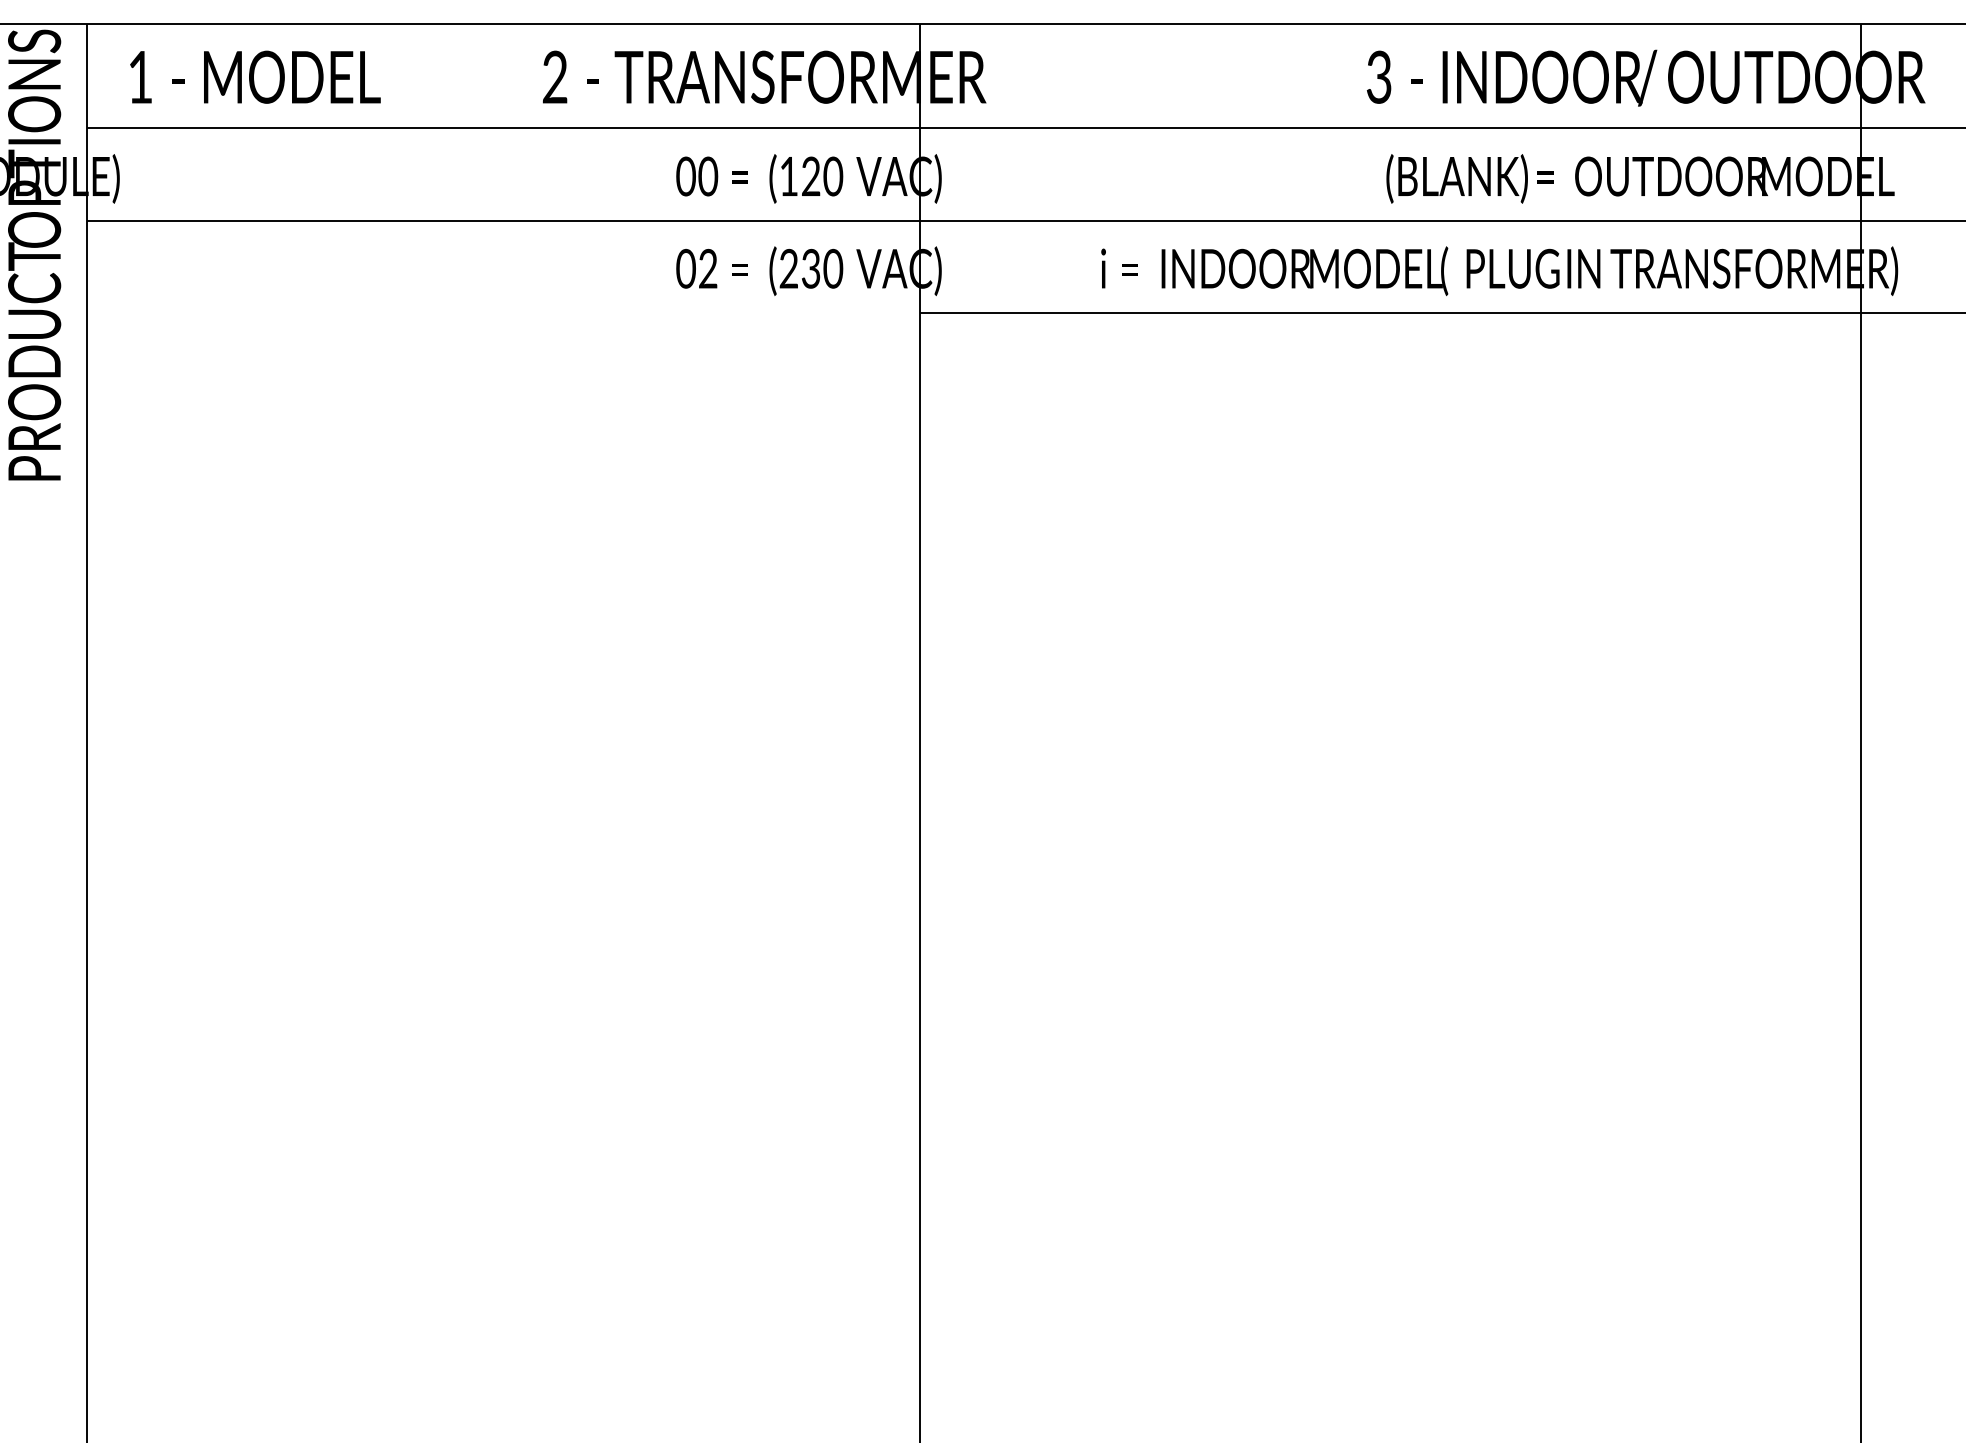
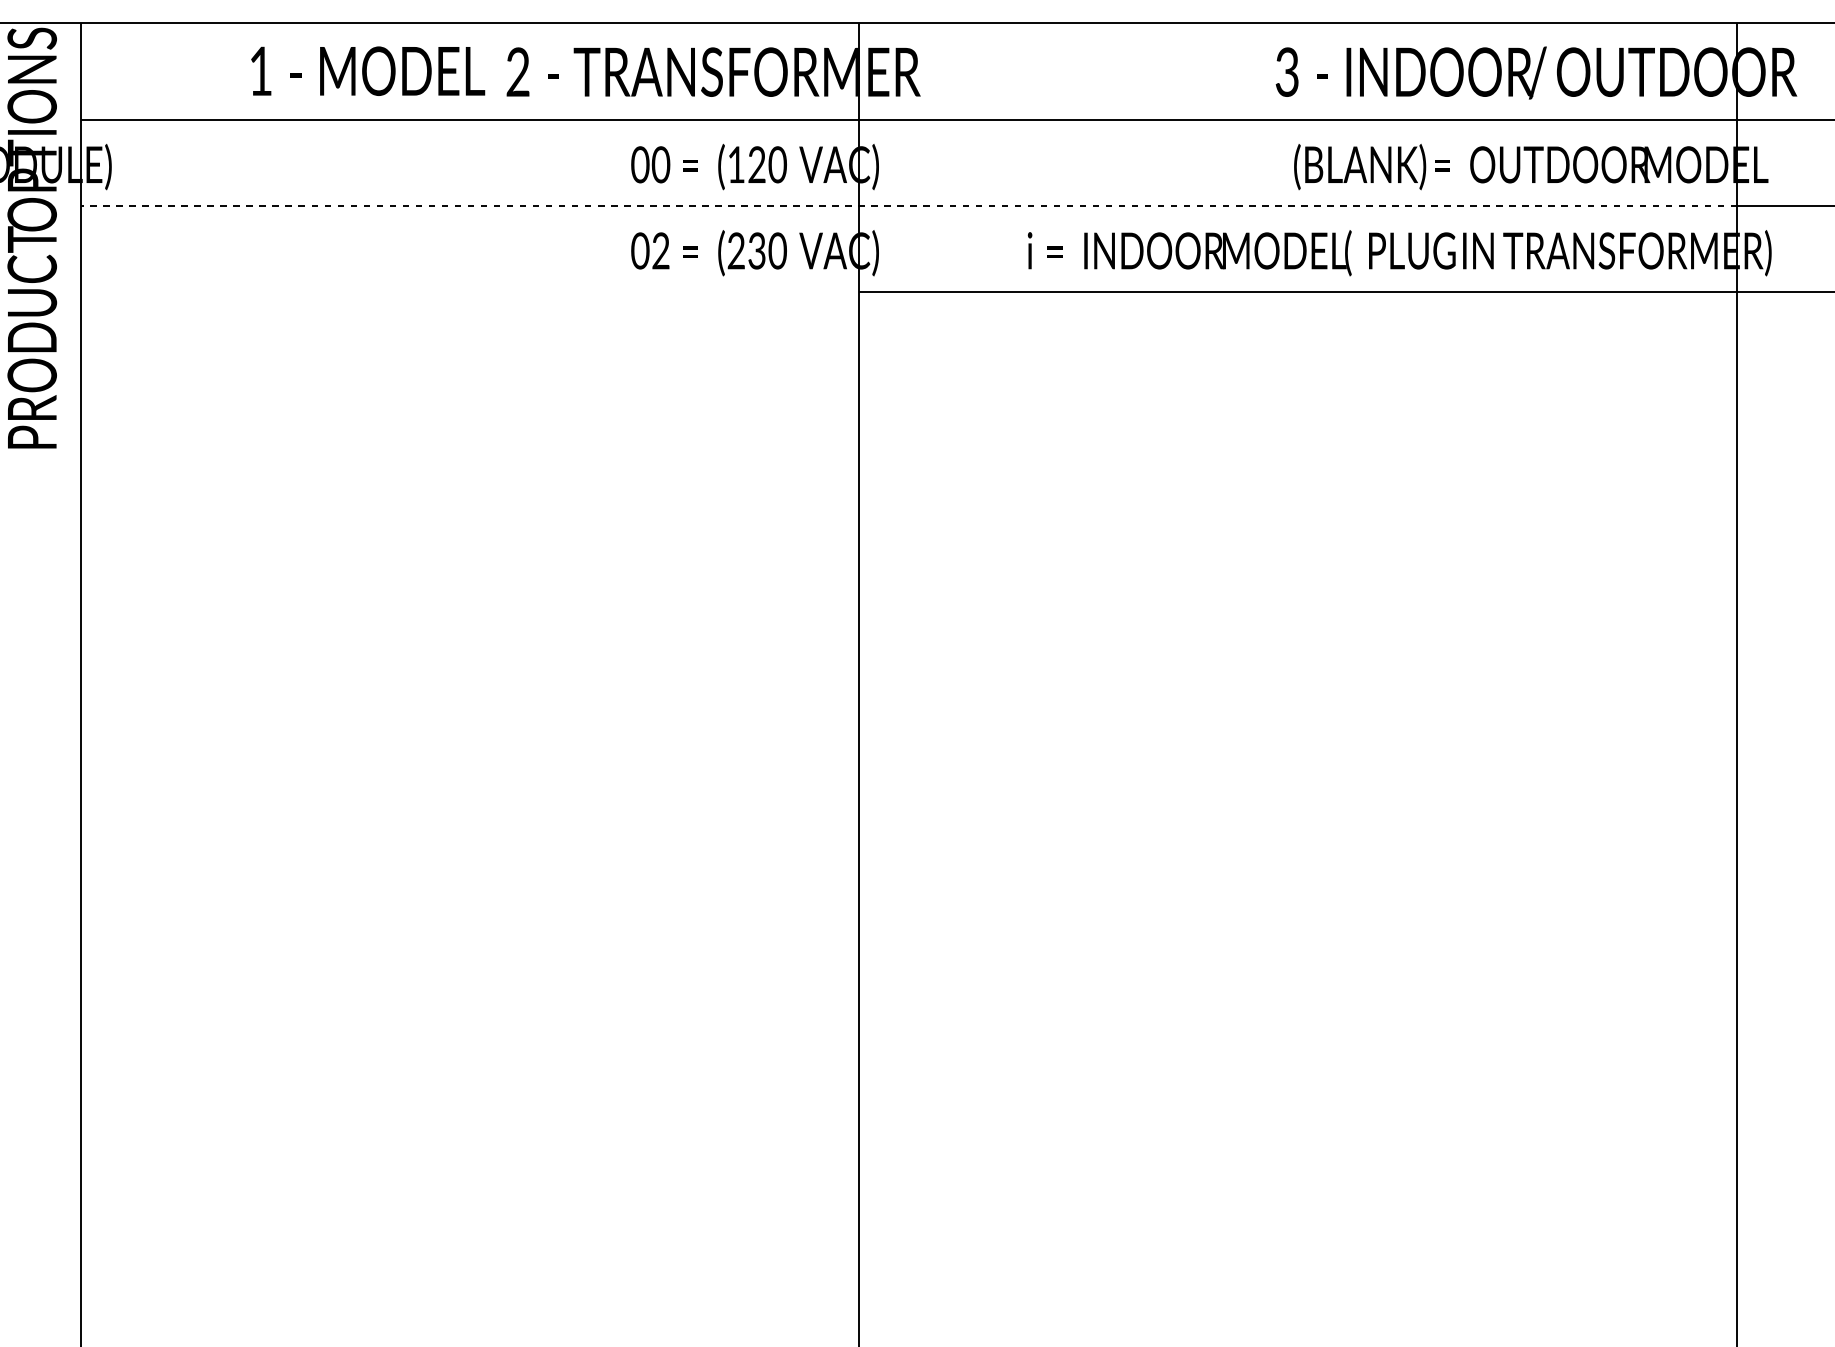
text: (255, 76) -> (368, 70), moved
line: (973, 220) -> (908, 205), solid -> dashed

